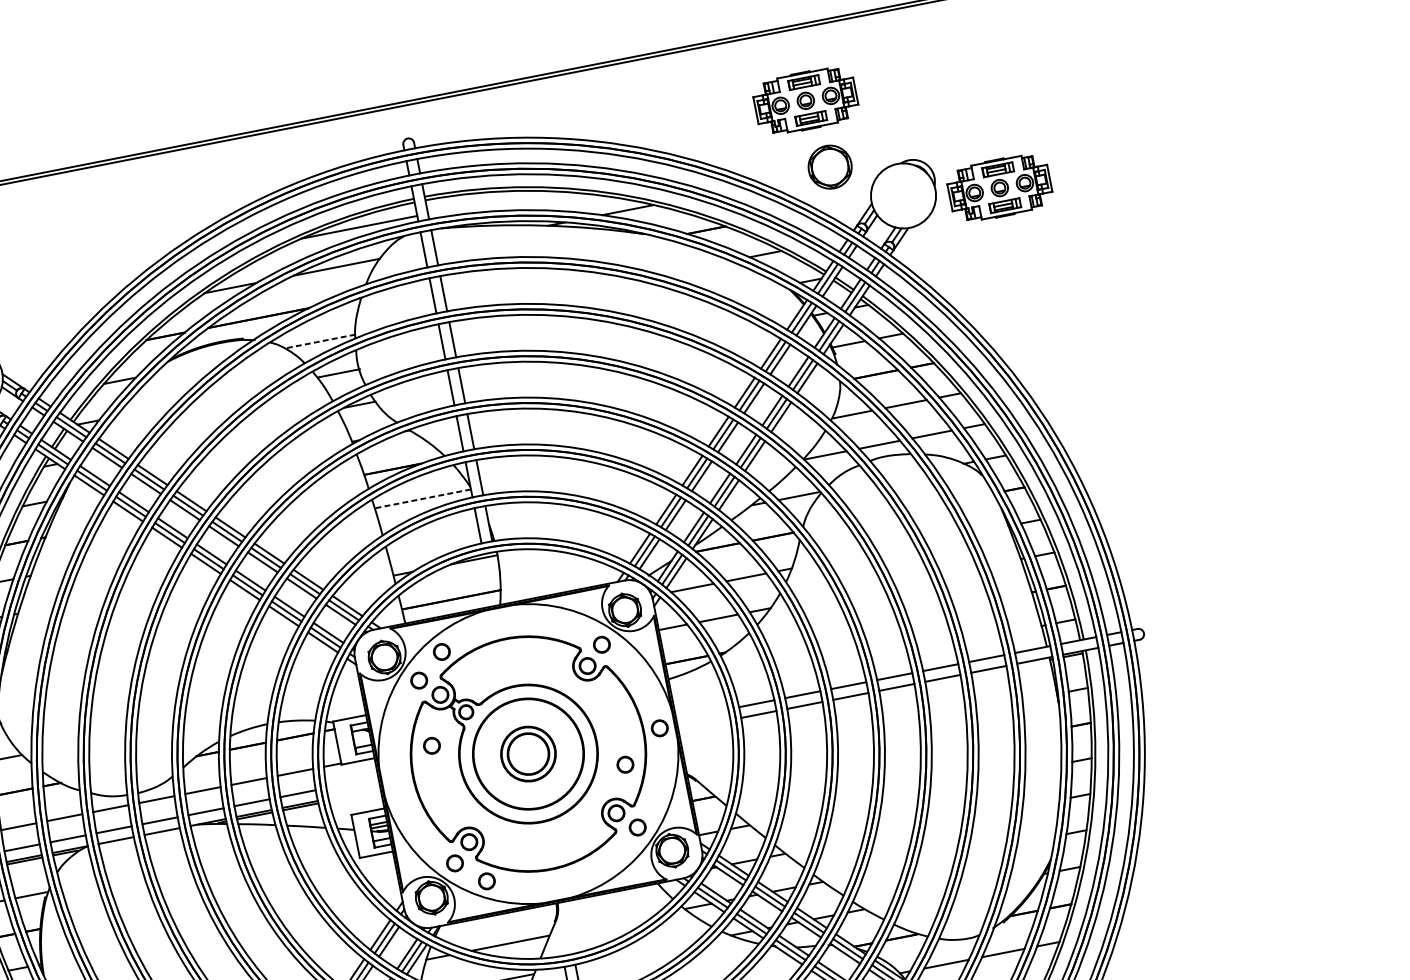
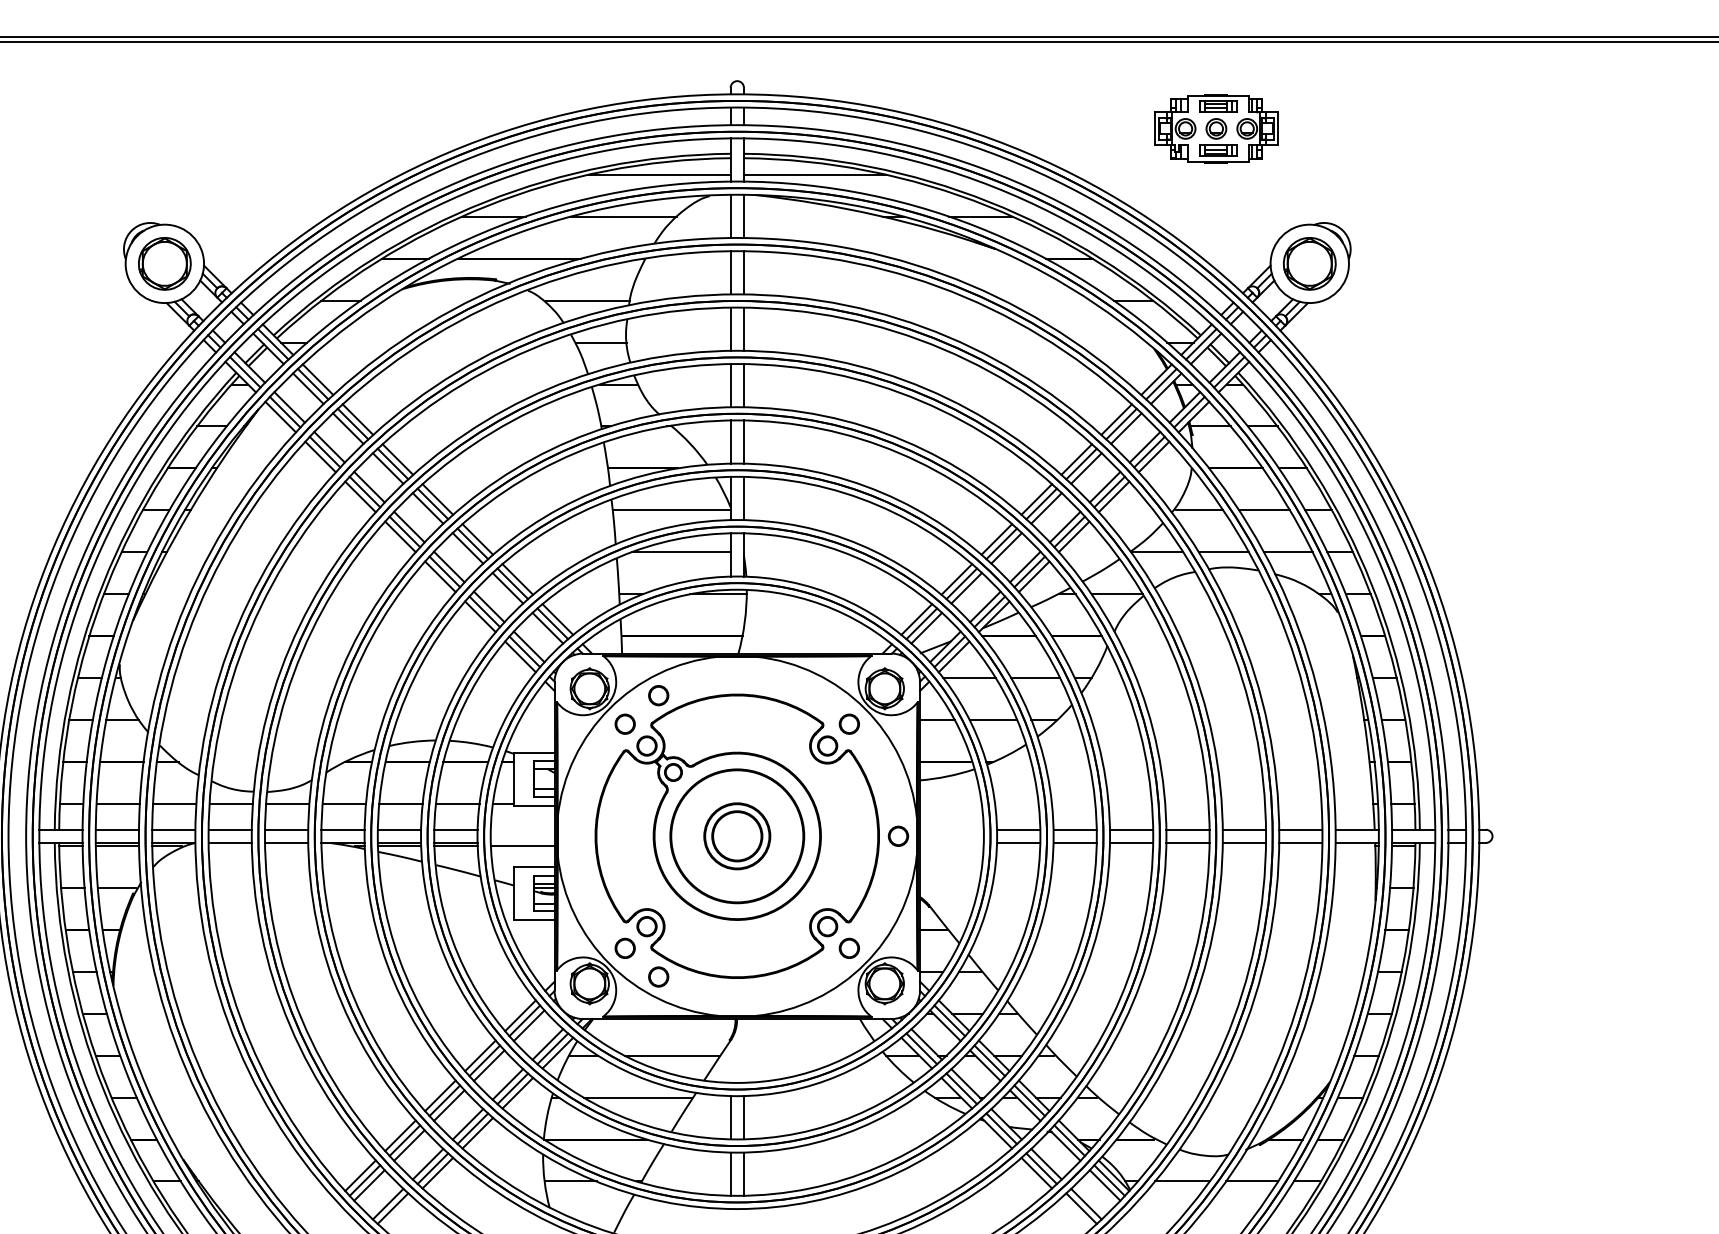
part: (829, 166) -> (1309, 263), moved
part: (999, 187) -> (1425, 276), removed
line: (485, 202) -> (814, 174), added
line: (320, 341) -> (587, 300), dashed -> solid
line: (422, 499) -> (671, 510), dashed -> solid
line: (436, 531) -> (680, 552), added
circle: (431, 745) -> (624, 803), removed
part: (624, 764) -> (848, 870), removed
line: (354, 795) -> (522, 845), added

